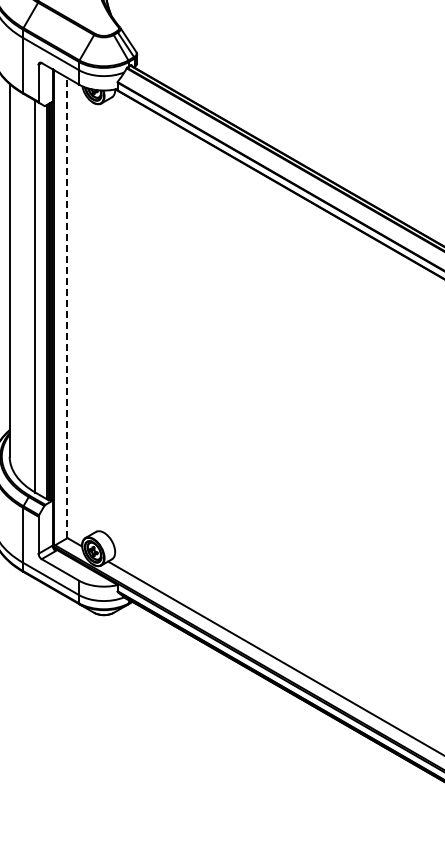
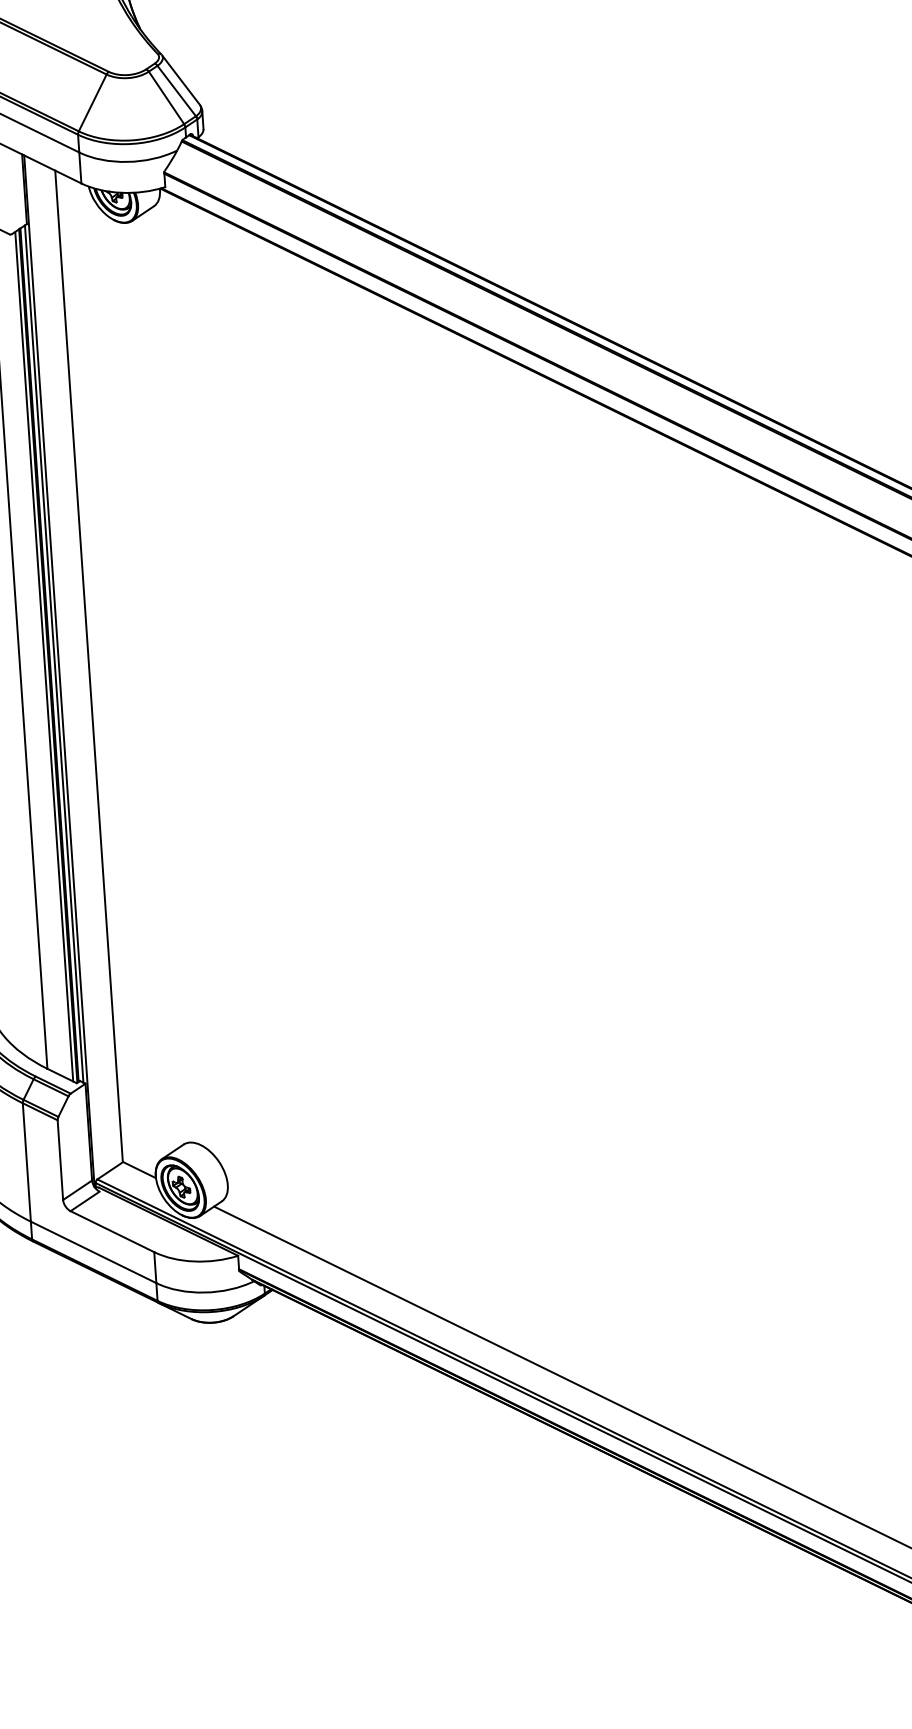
line: (67, 307) -> (89, 665), dashed -> solid

